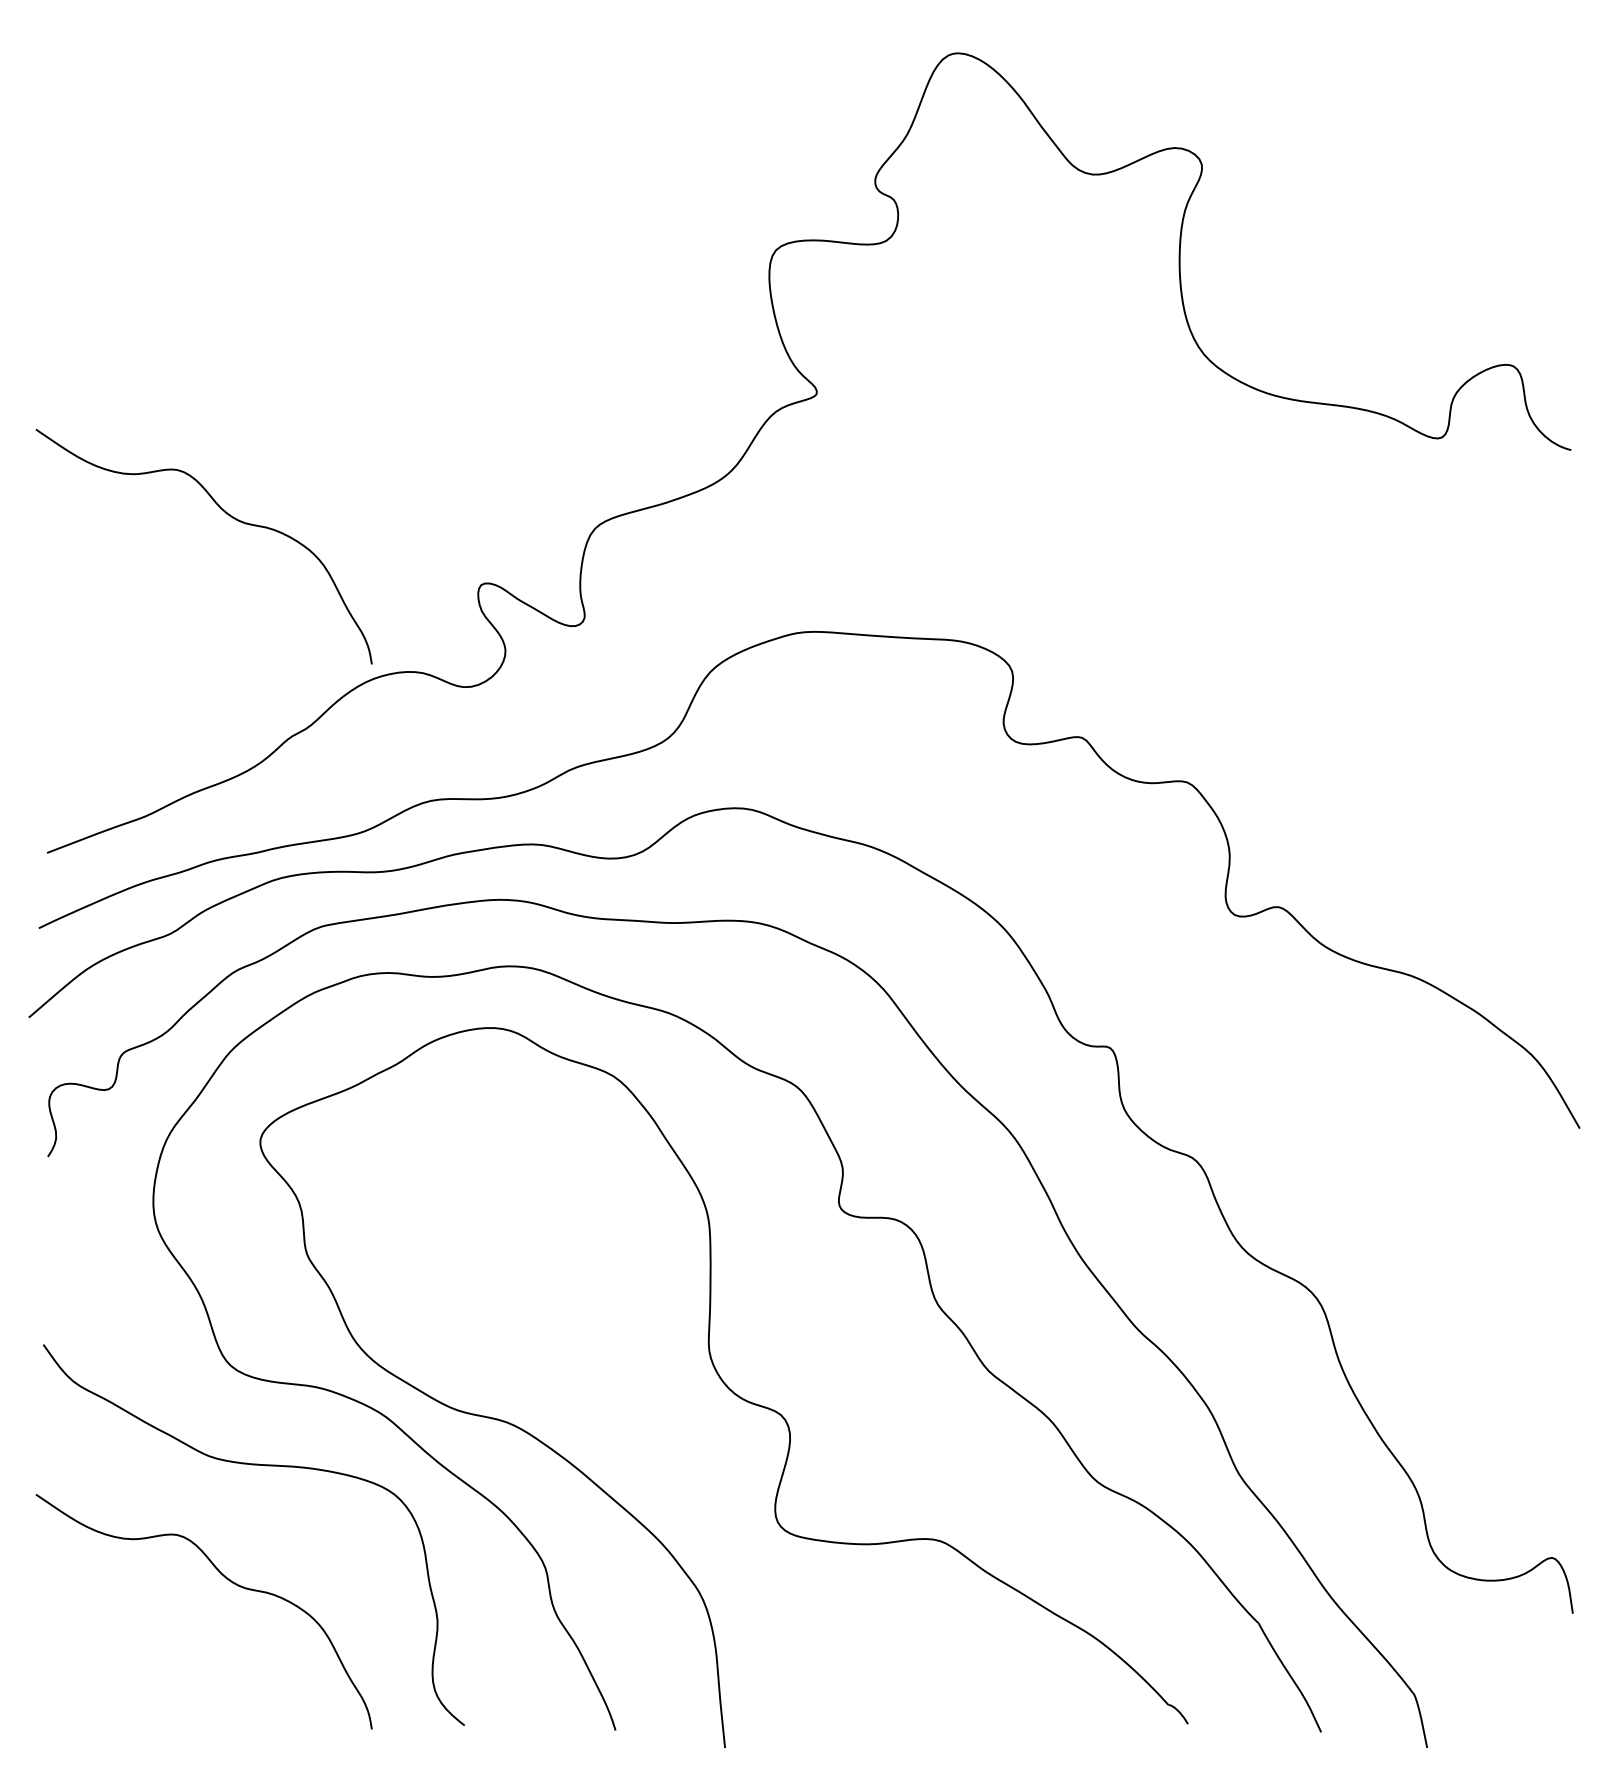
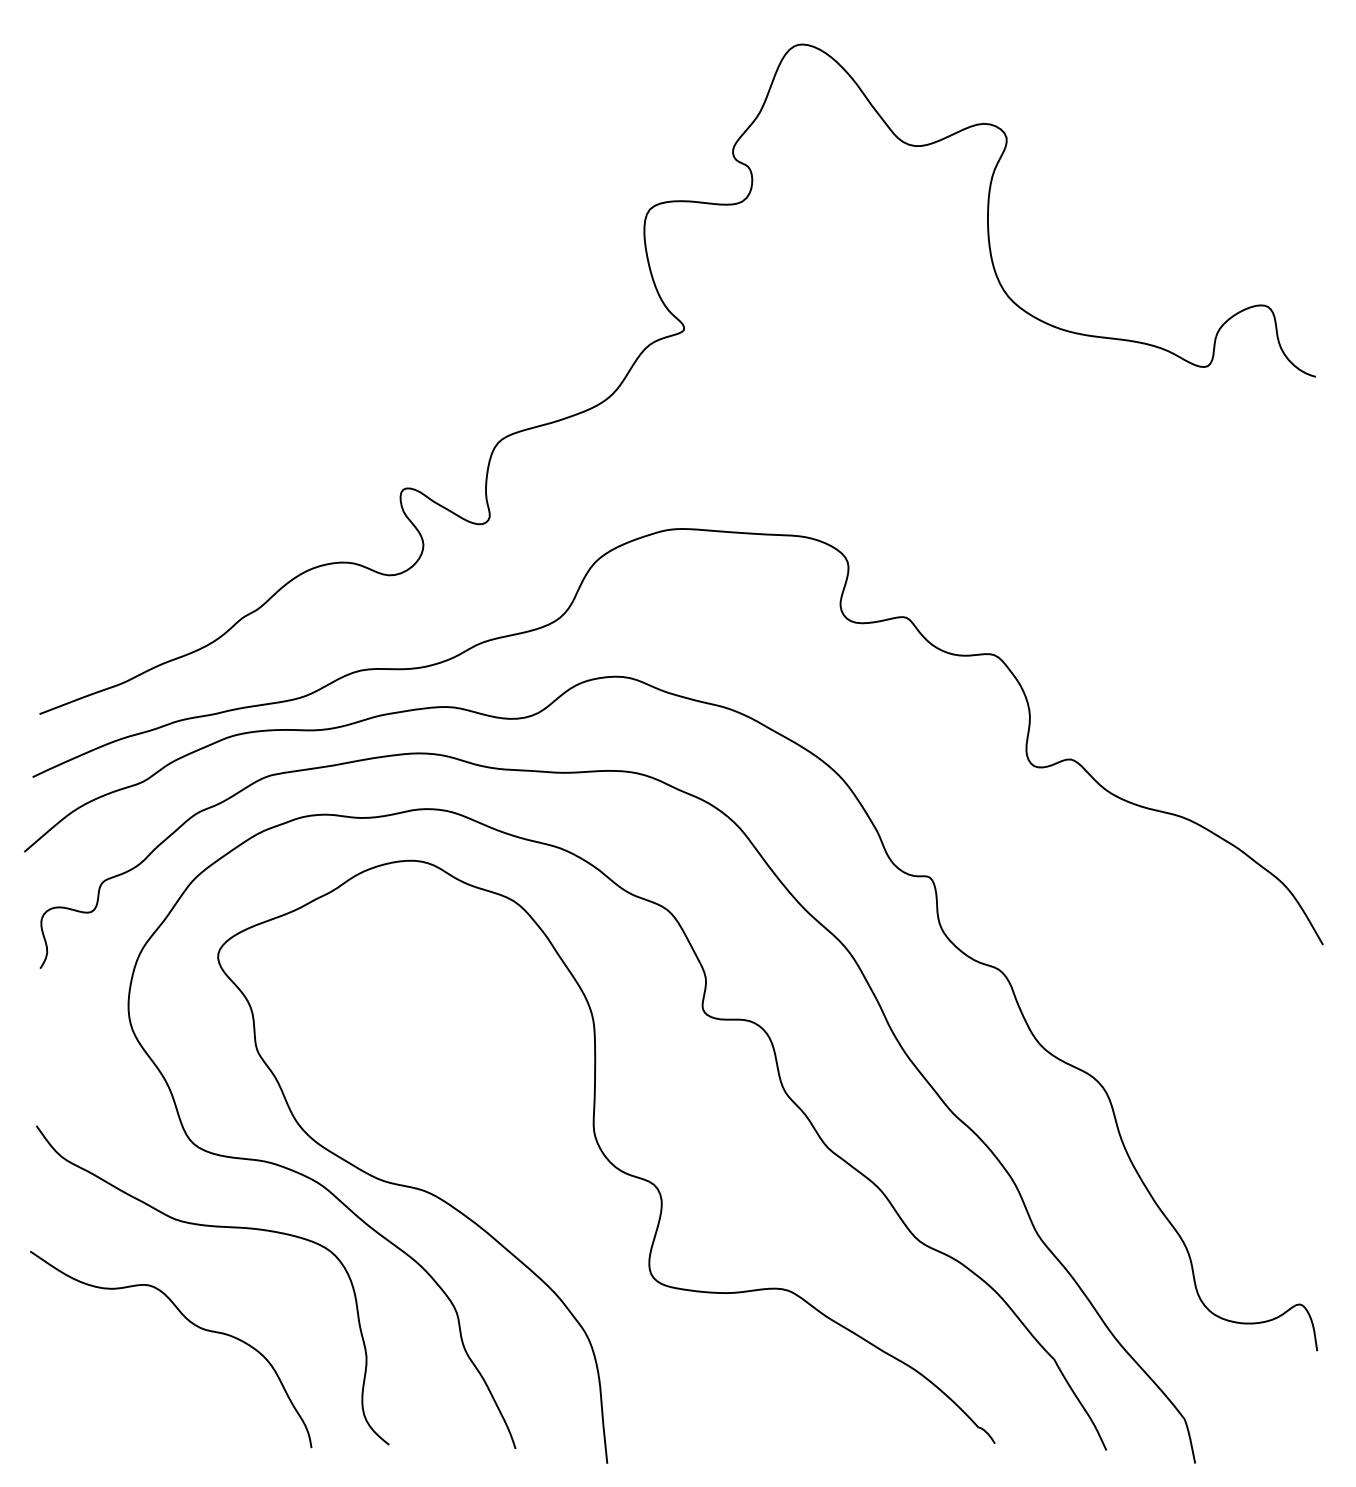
curve: (226, 514) -> (189, 430), removed

